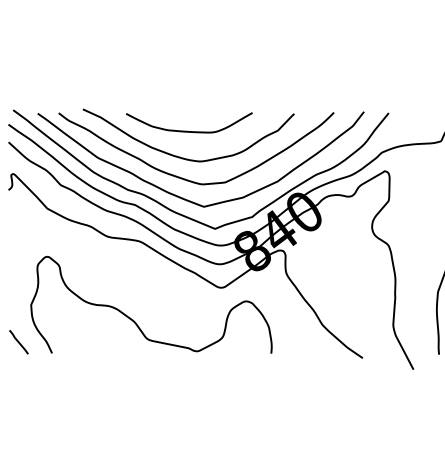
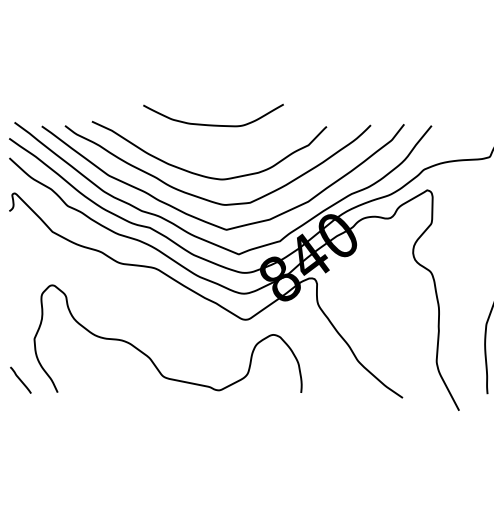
curve: (187, 130) -> (211, 123), moved

